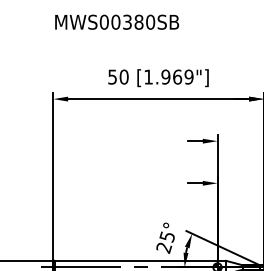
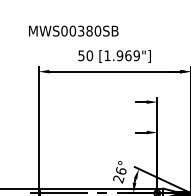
text: (116, 21) -> (73, 30), moved
text: (166, 237) -> (120, 171), 25° -> 26°

